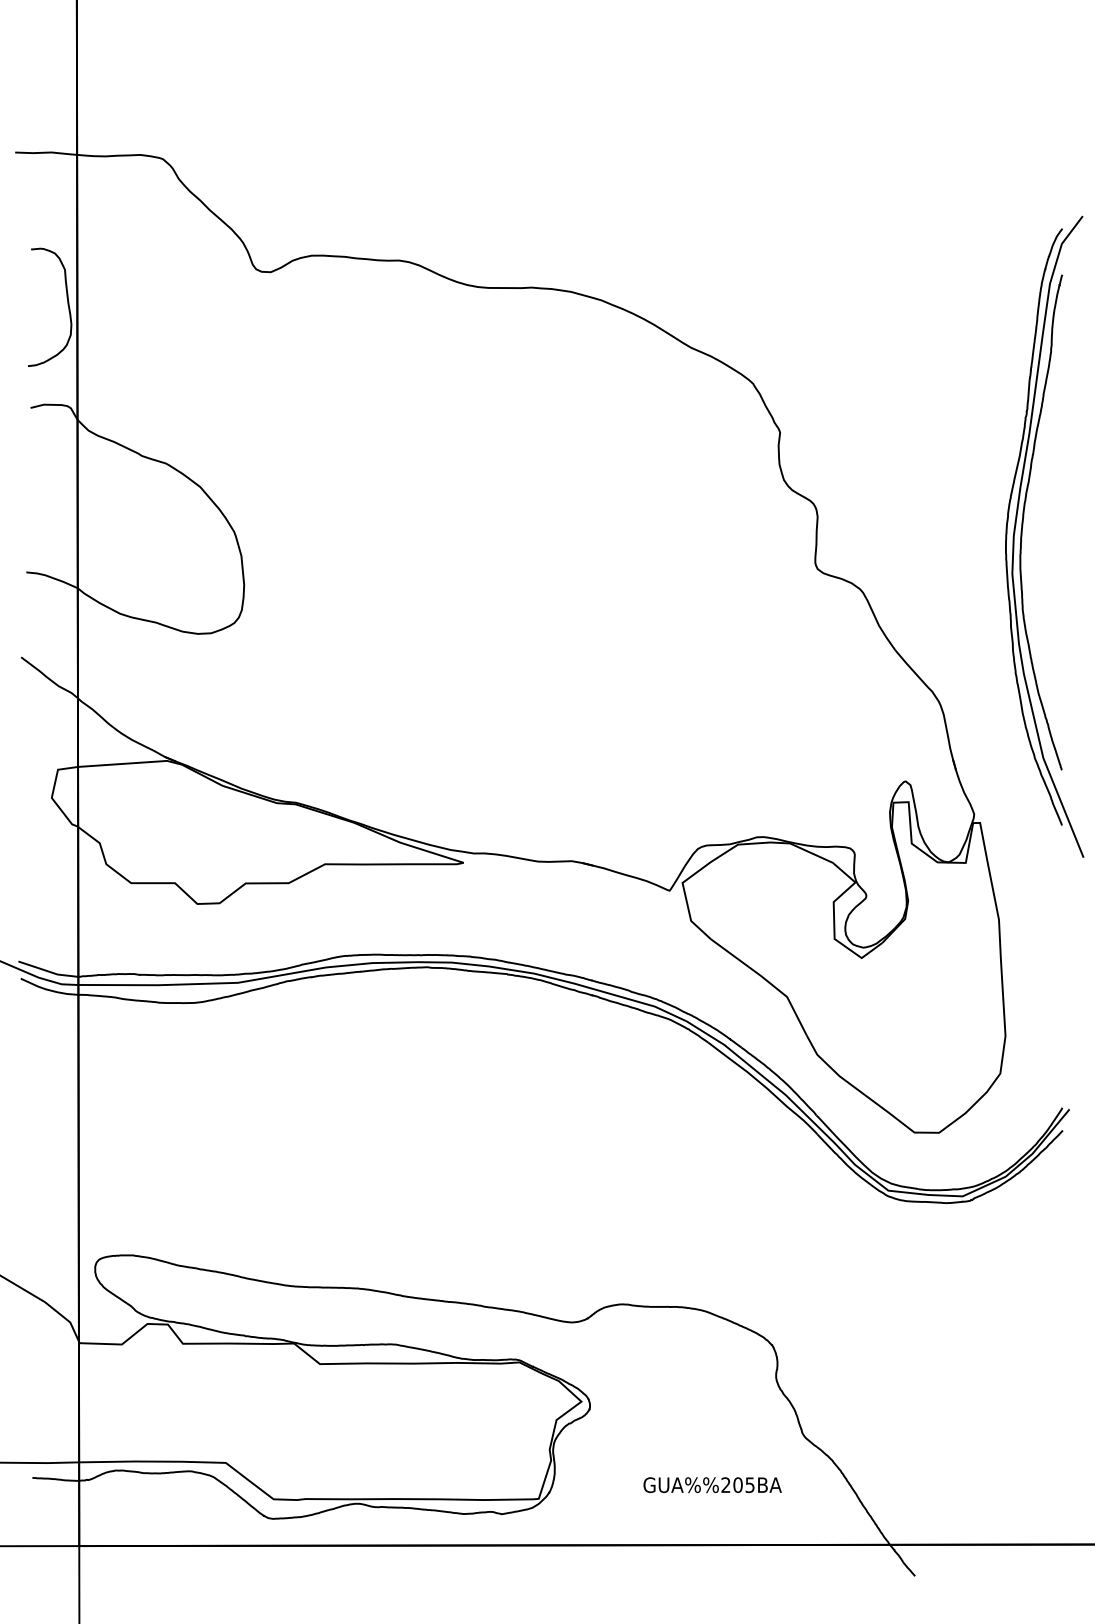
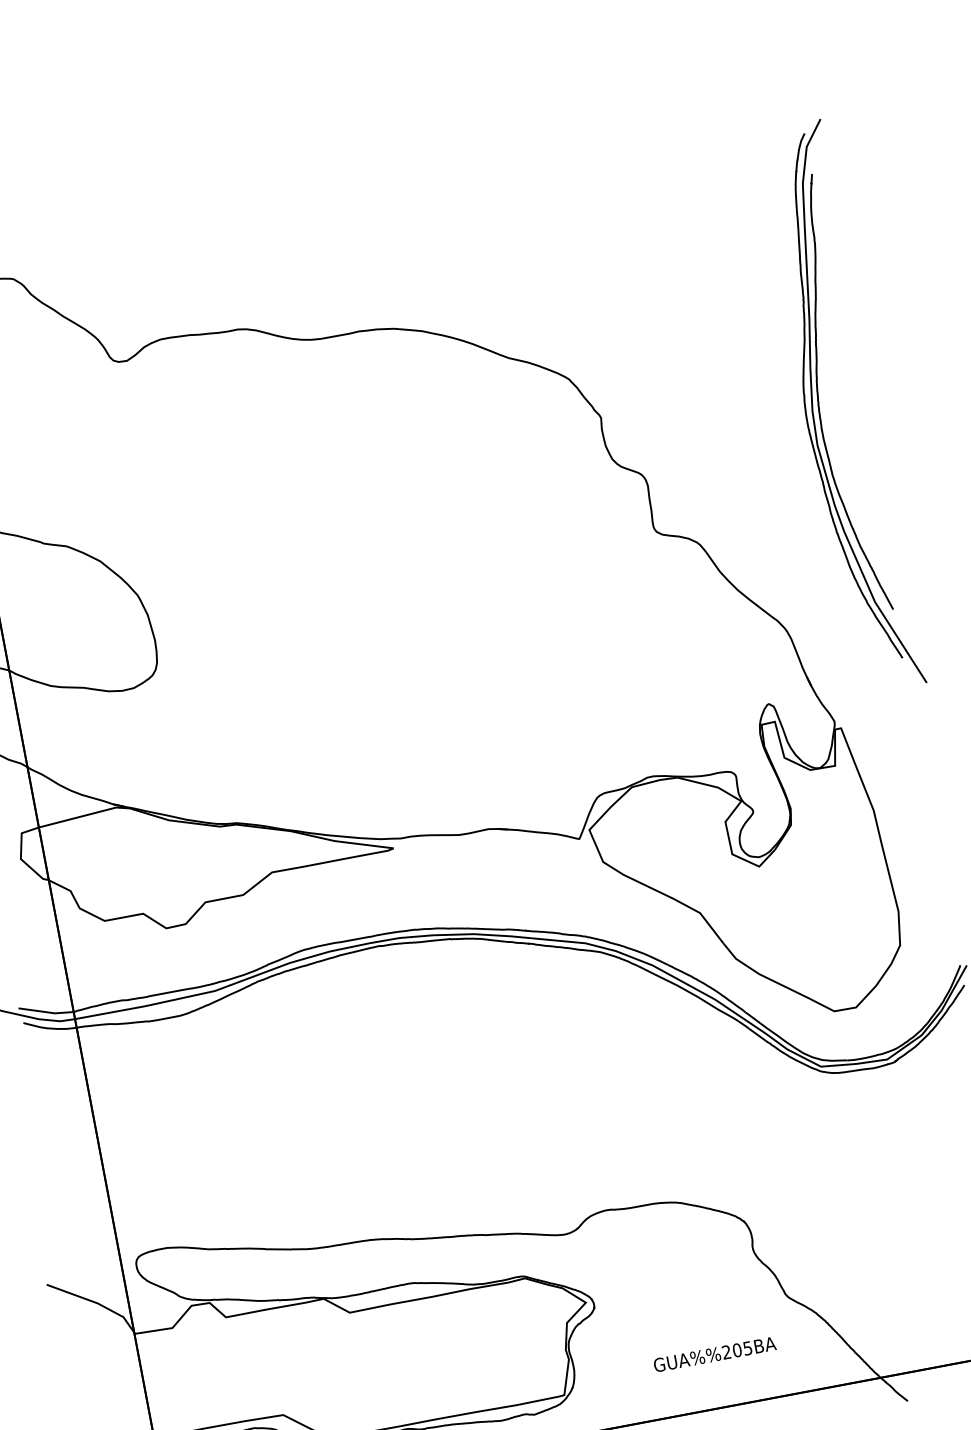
part: (1022, 536) -> (820, 410), moved

